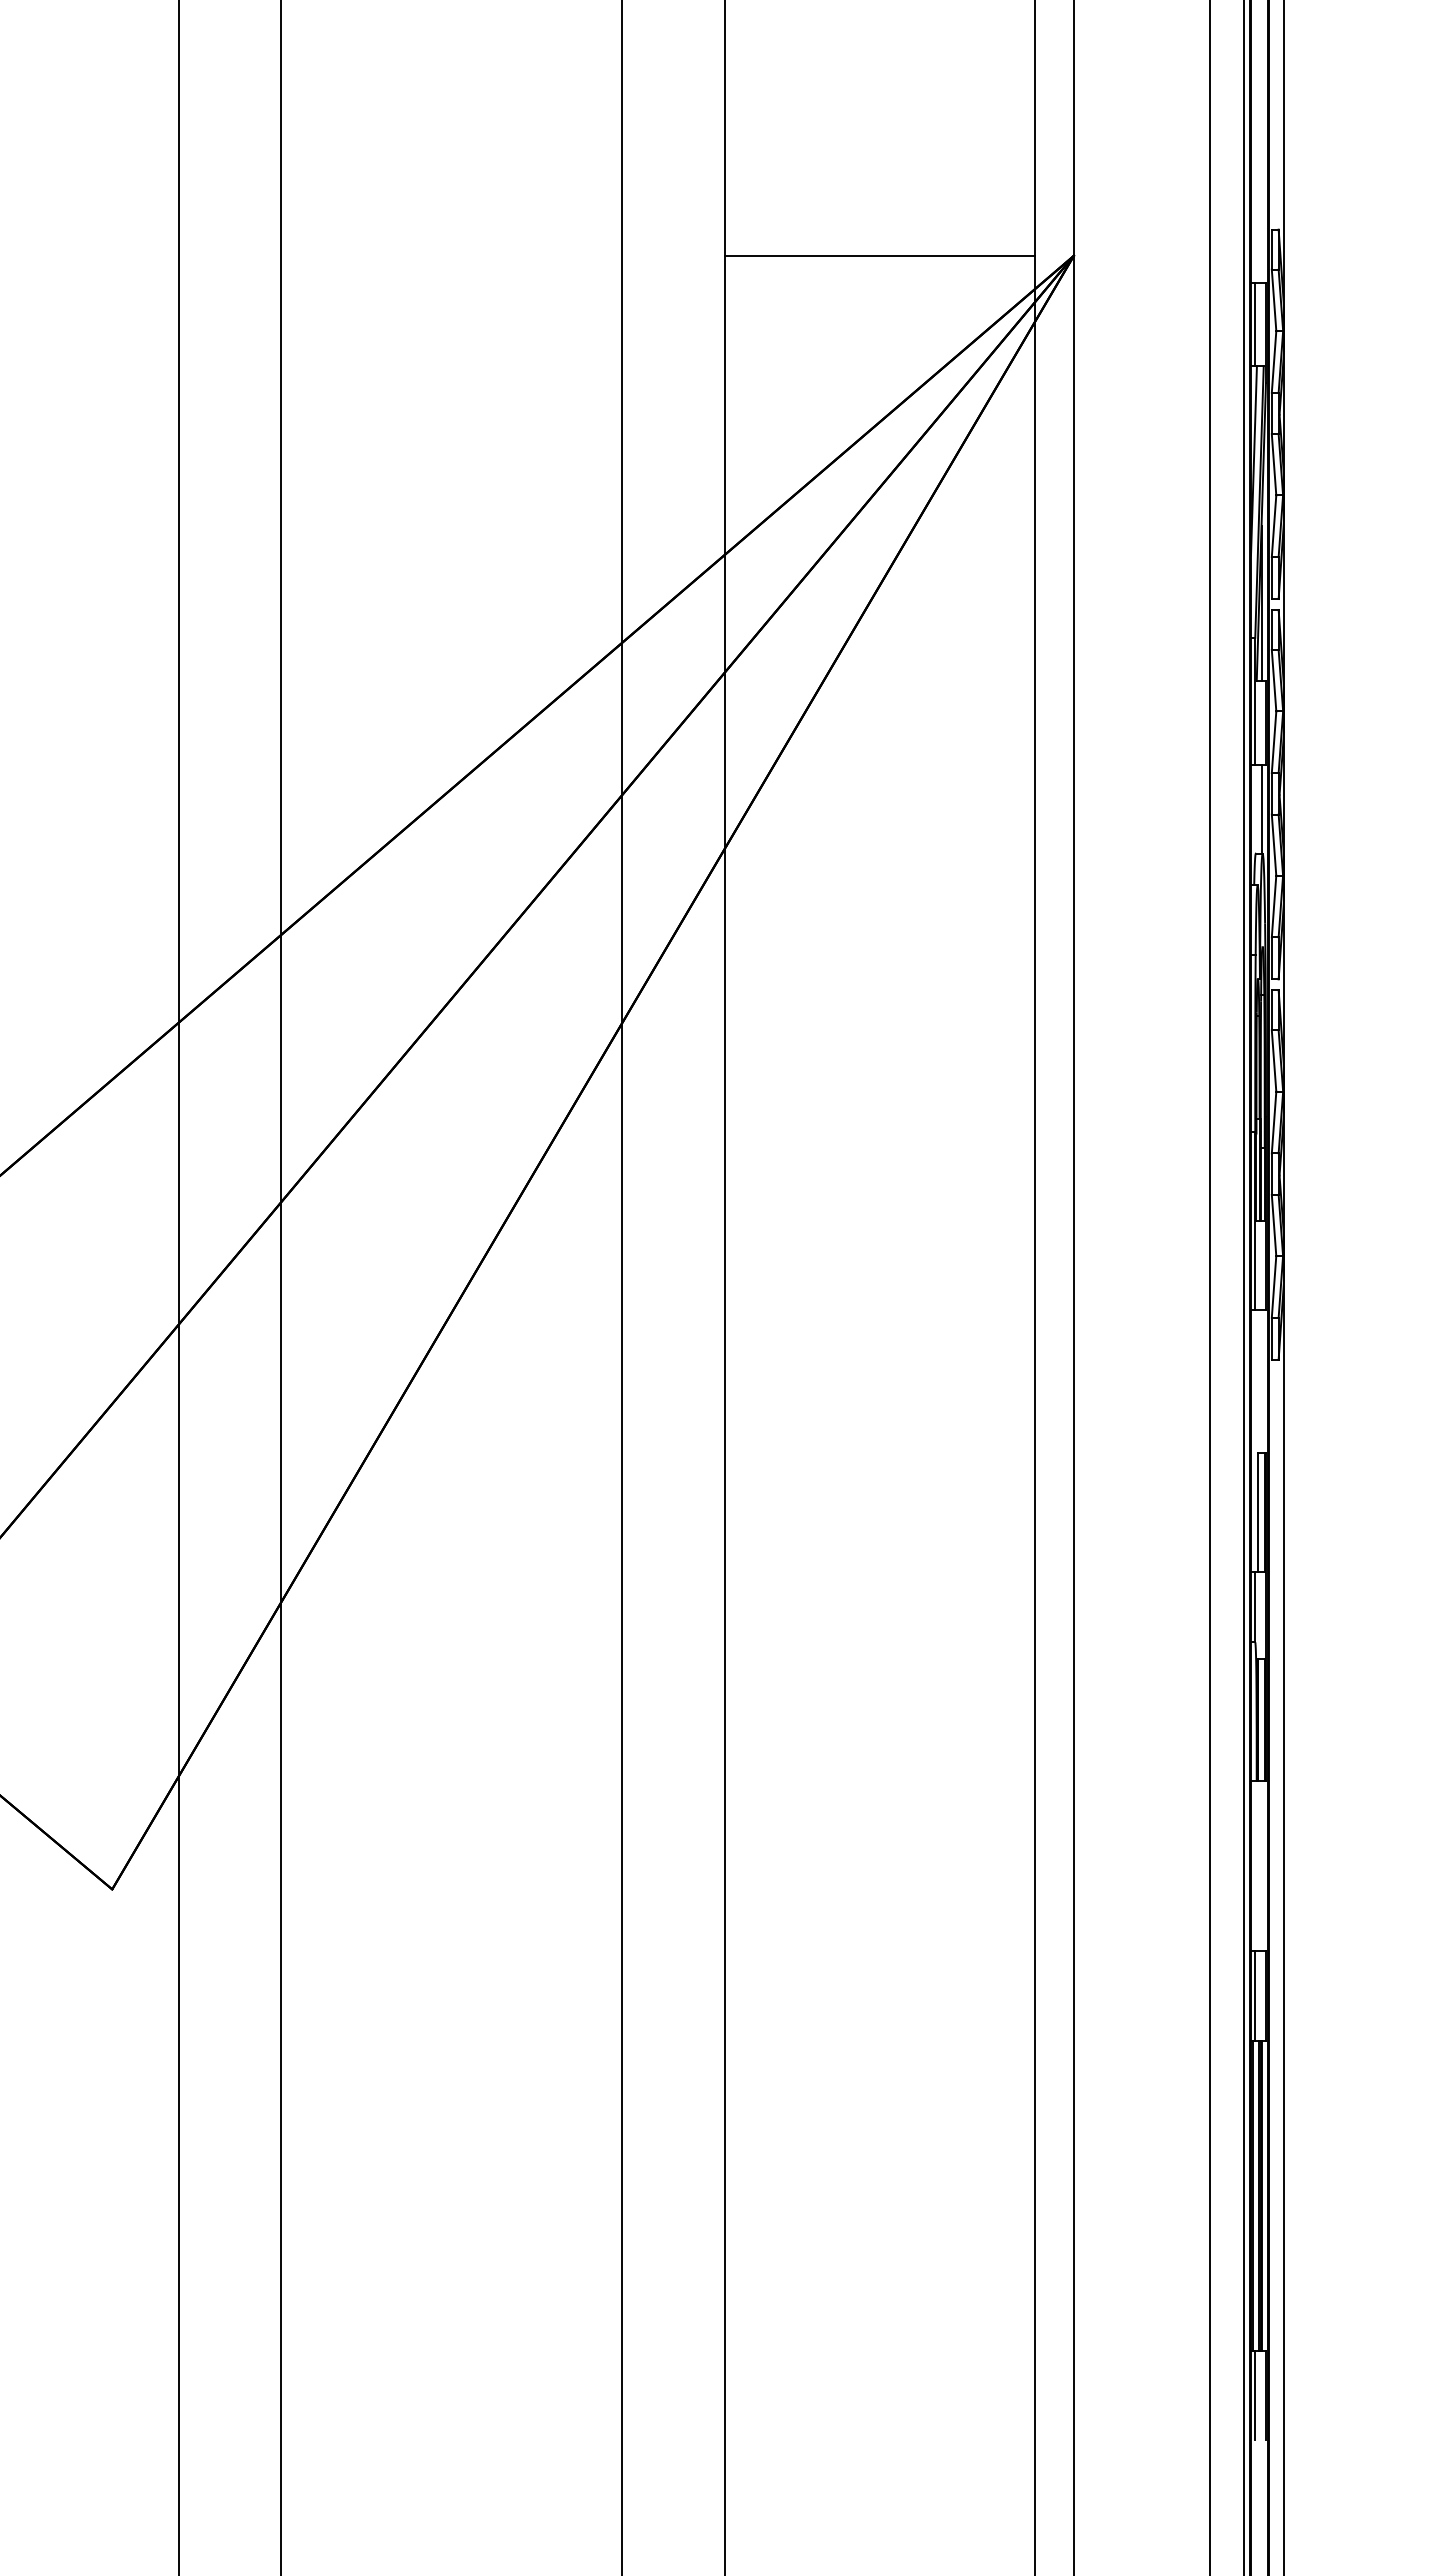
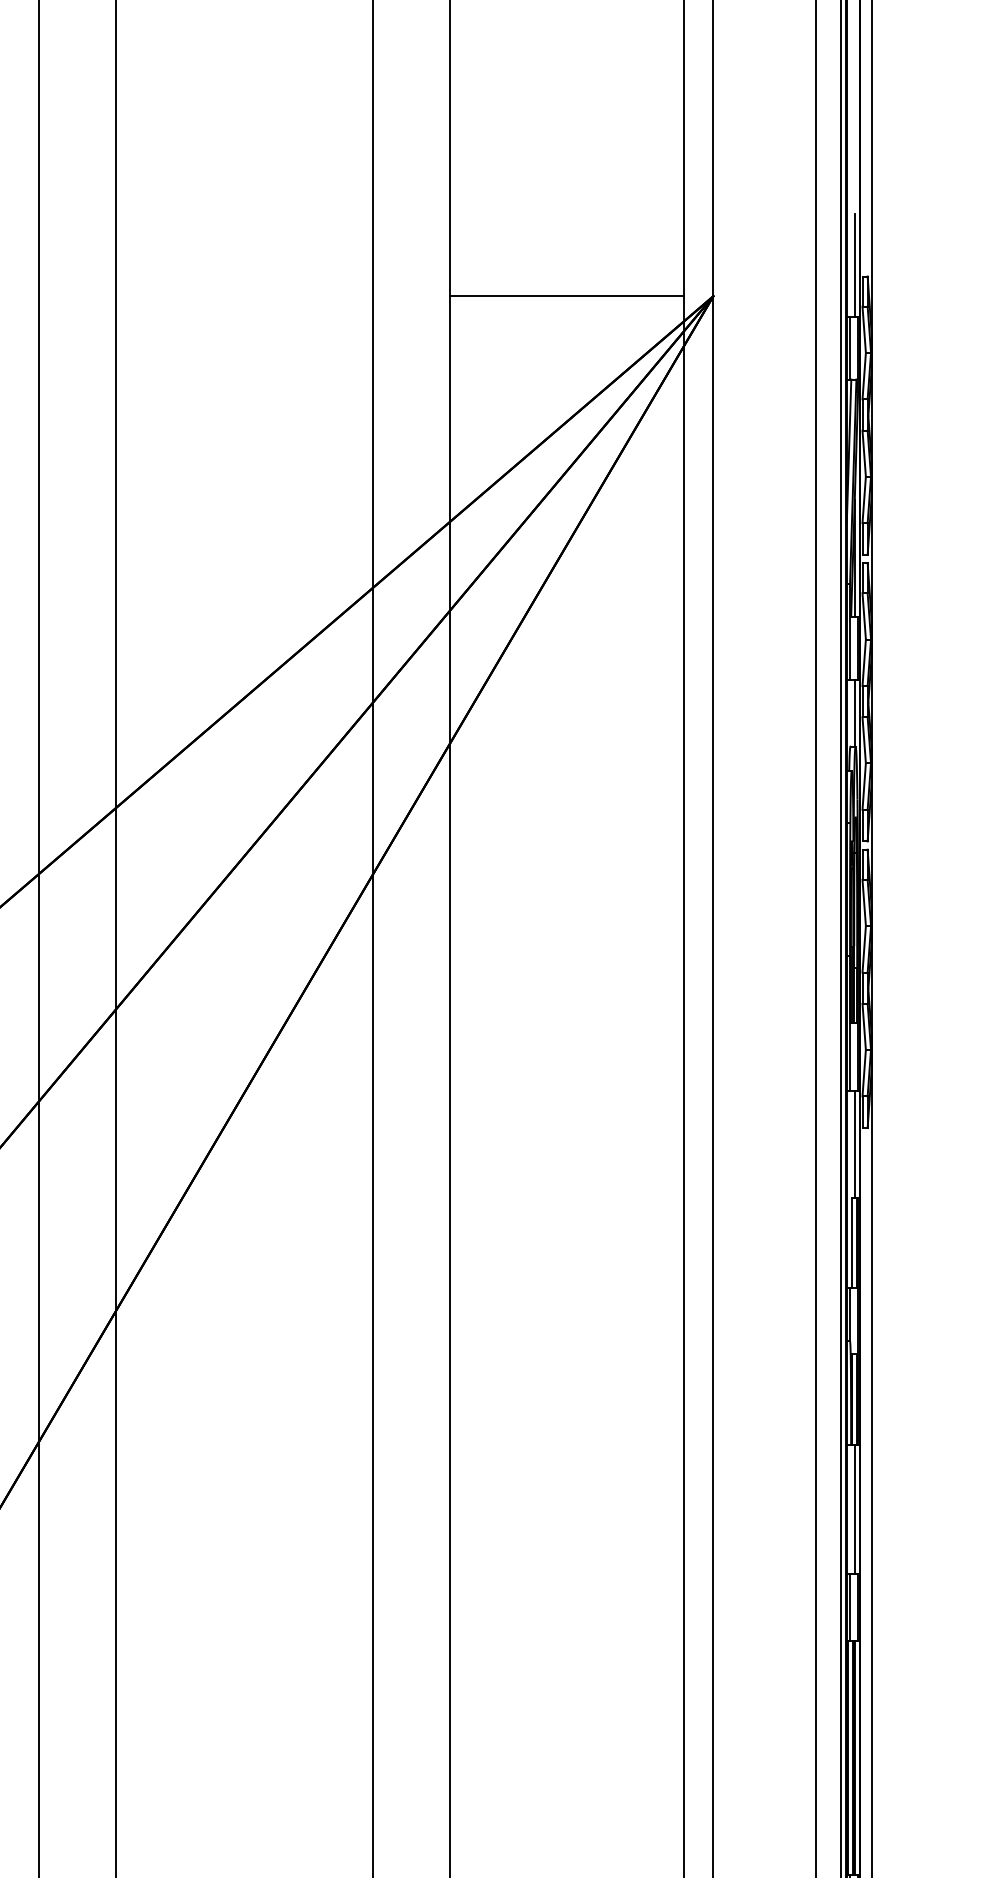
line: (1261, 214) -> (854, 265), added
line: (1261, 1381) -> (854, 1144), added
line: (1261, 1865) -> (854, 1509), added

